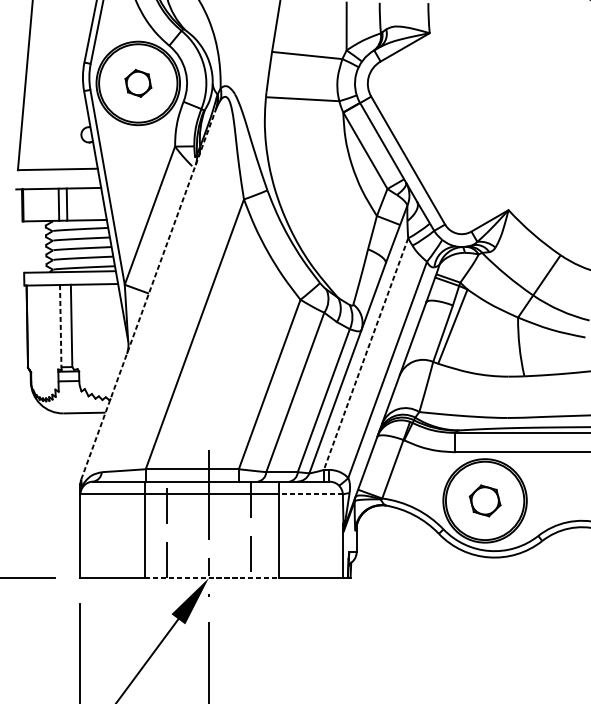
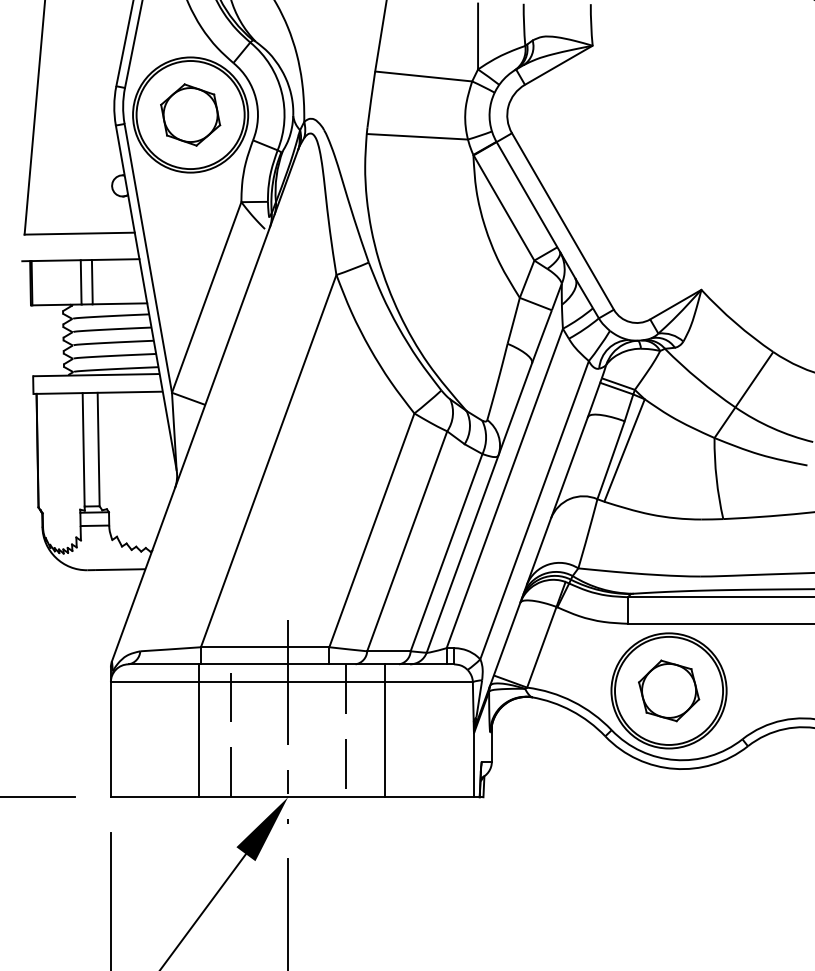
part: (138, 83) -> (190, 114), size x1.67
line: (149, 294) -> (205, 405), dashed -> solid
line: (60, 325) -> (83, 449), dashed -> solid
line: (365, 354) -> (504, 488), dashed -> solid
line: (311, 494) -> (429, 682), dashed -> solid
part: (485, 500) -> (669, 690), size x1.43
line: (212, 578) -> (292, 797), dashed -> solid

